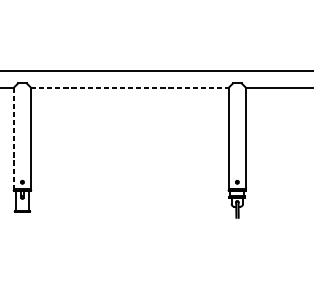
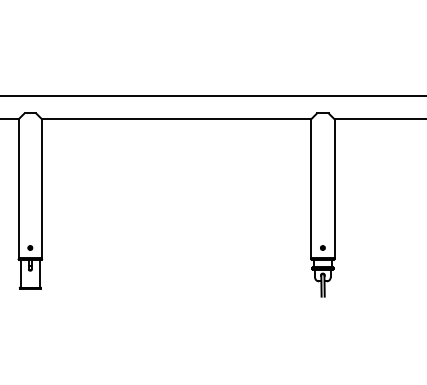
line: (129, 87) -> (176, 119), dashed -> solid
line: (13, 139) -> (18, 189), dashed -> solid

